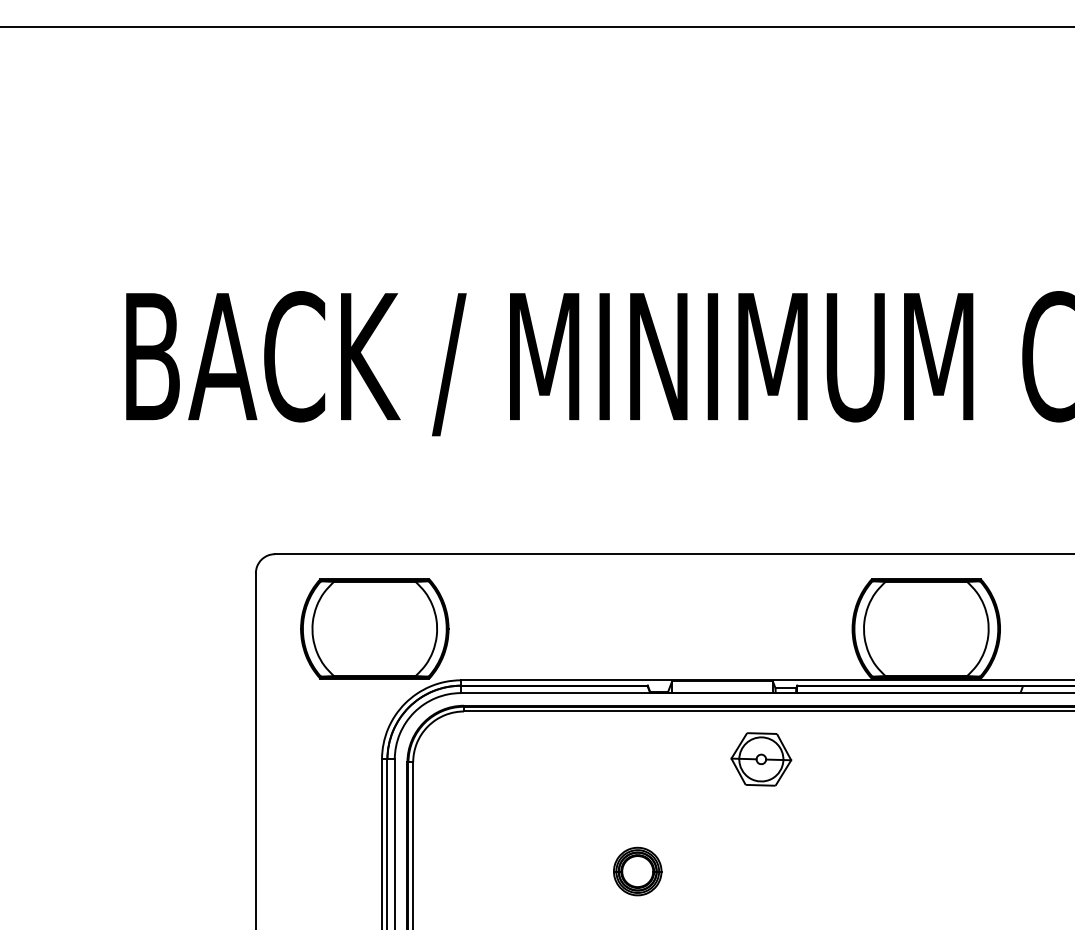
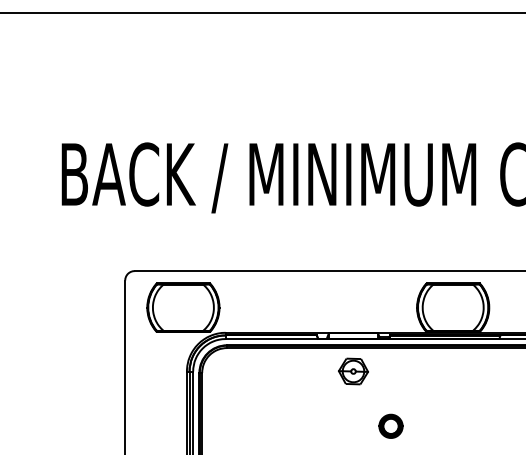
part: (761, 759) -> (353, 371), moved
part: (636, 869) -> (390, 425), moved

